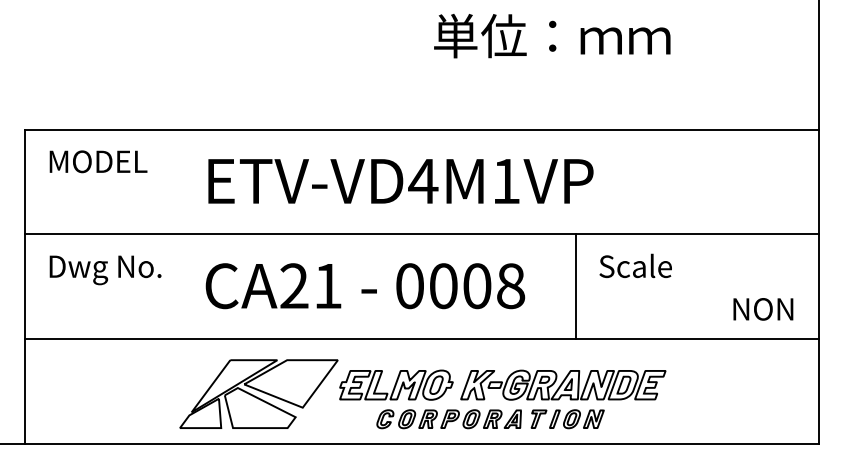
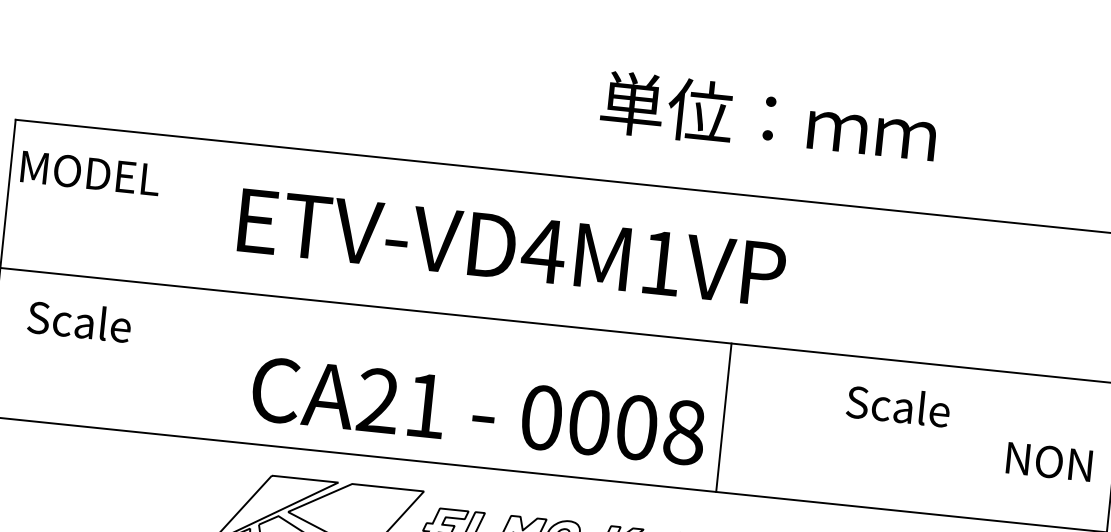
text: (552, 36) -> (769, 118), moved
text: (98, 161) -> (90, 173), moved
text: (400, 181) -> (511, 247), moved
text: (635, 265) -> (898, 405), moved
text: (104, 269) -> (107, 329), Dwg No. -> Scale
text: (365, 286) -> (478, 411), moved
line: (576, 286) -> (724, 417), moved
text: (763, 309) -> (1049, 462), moved

